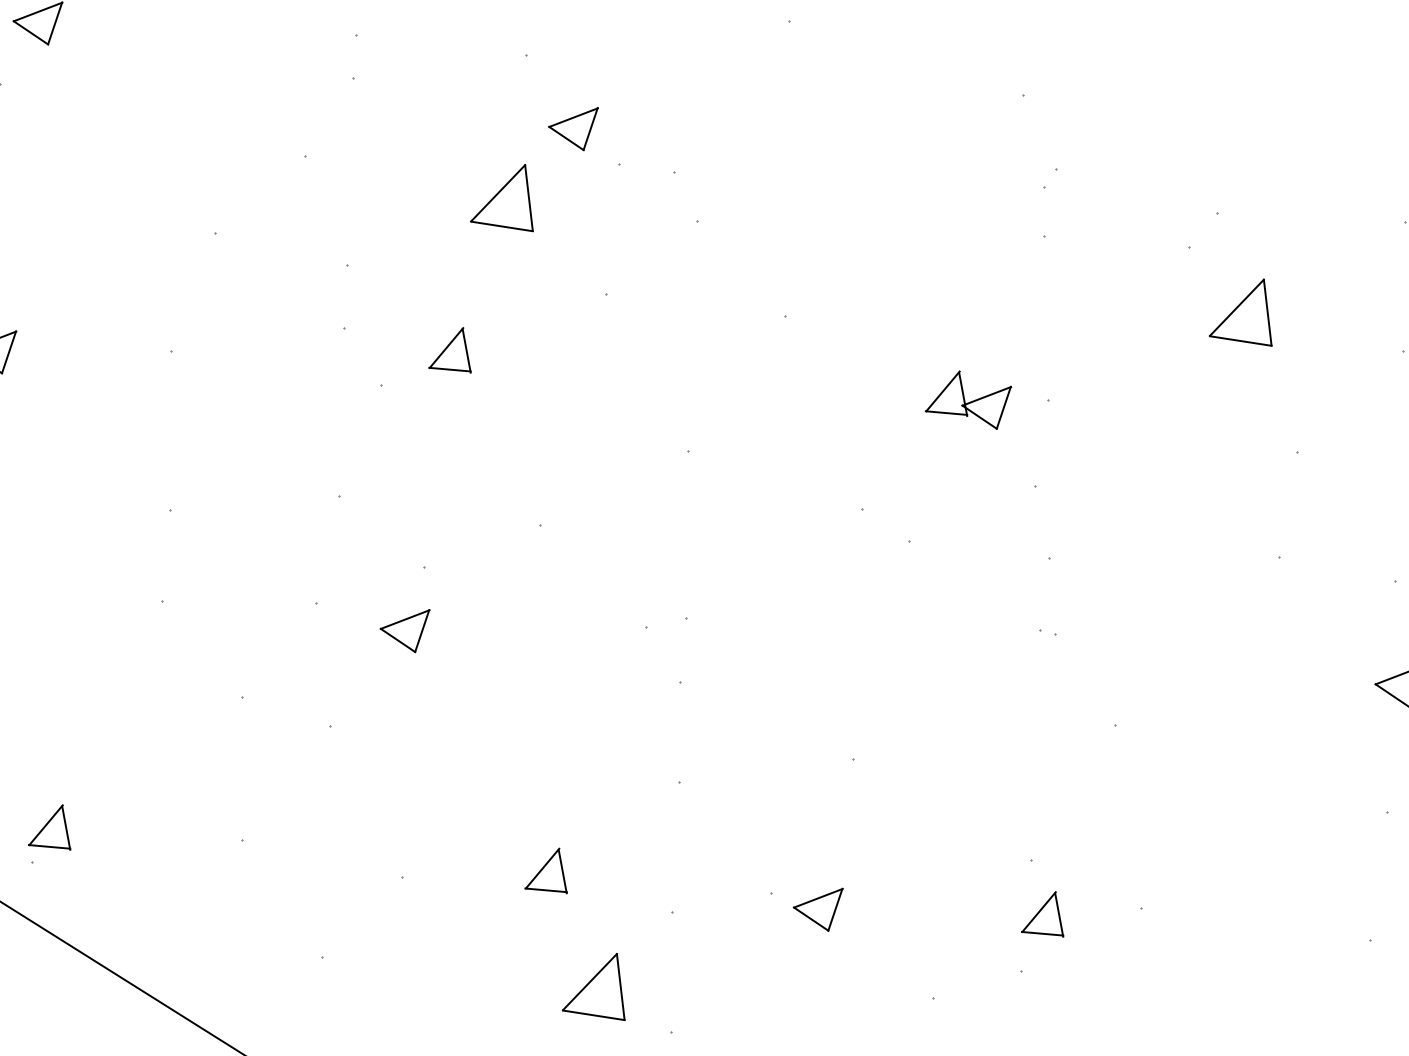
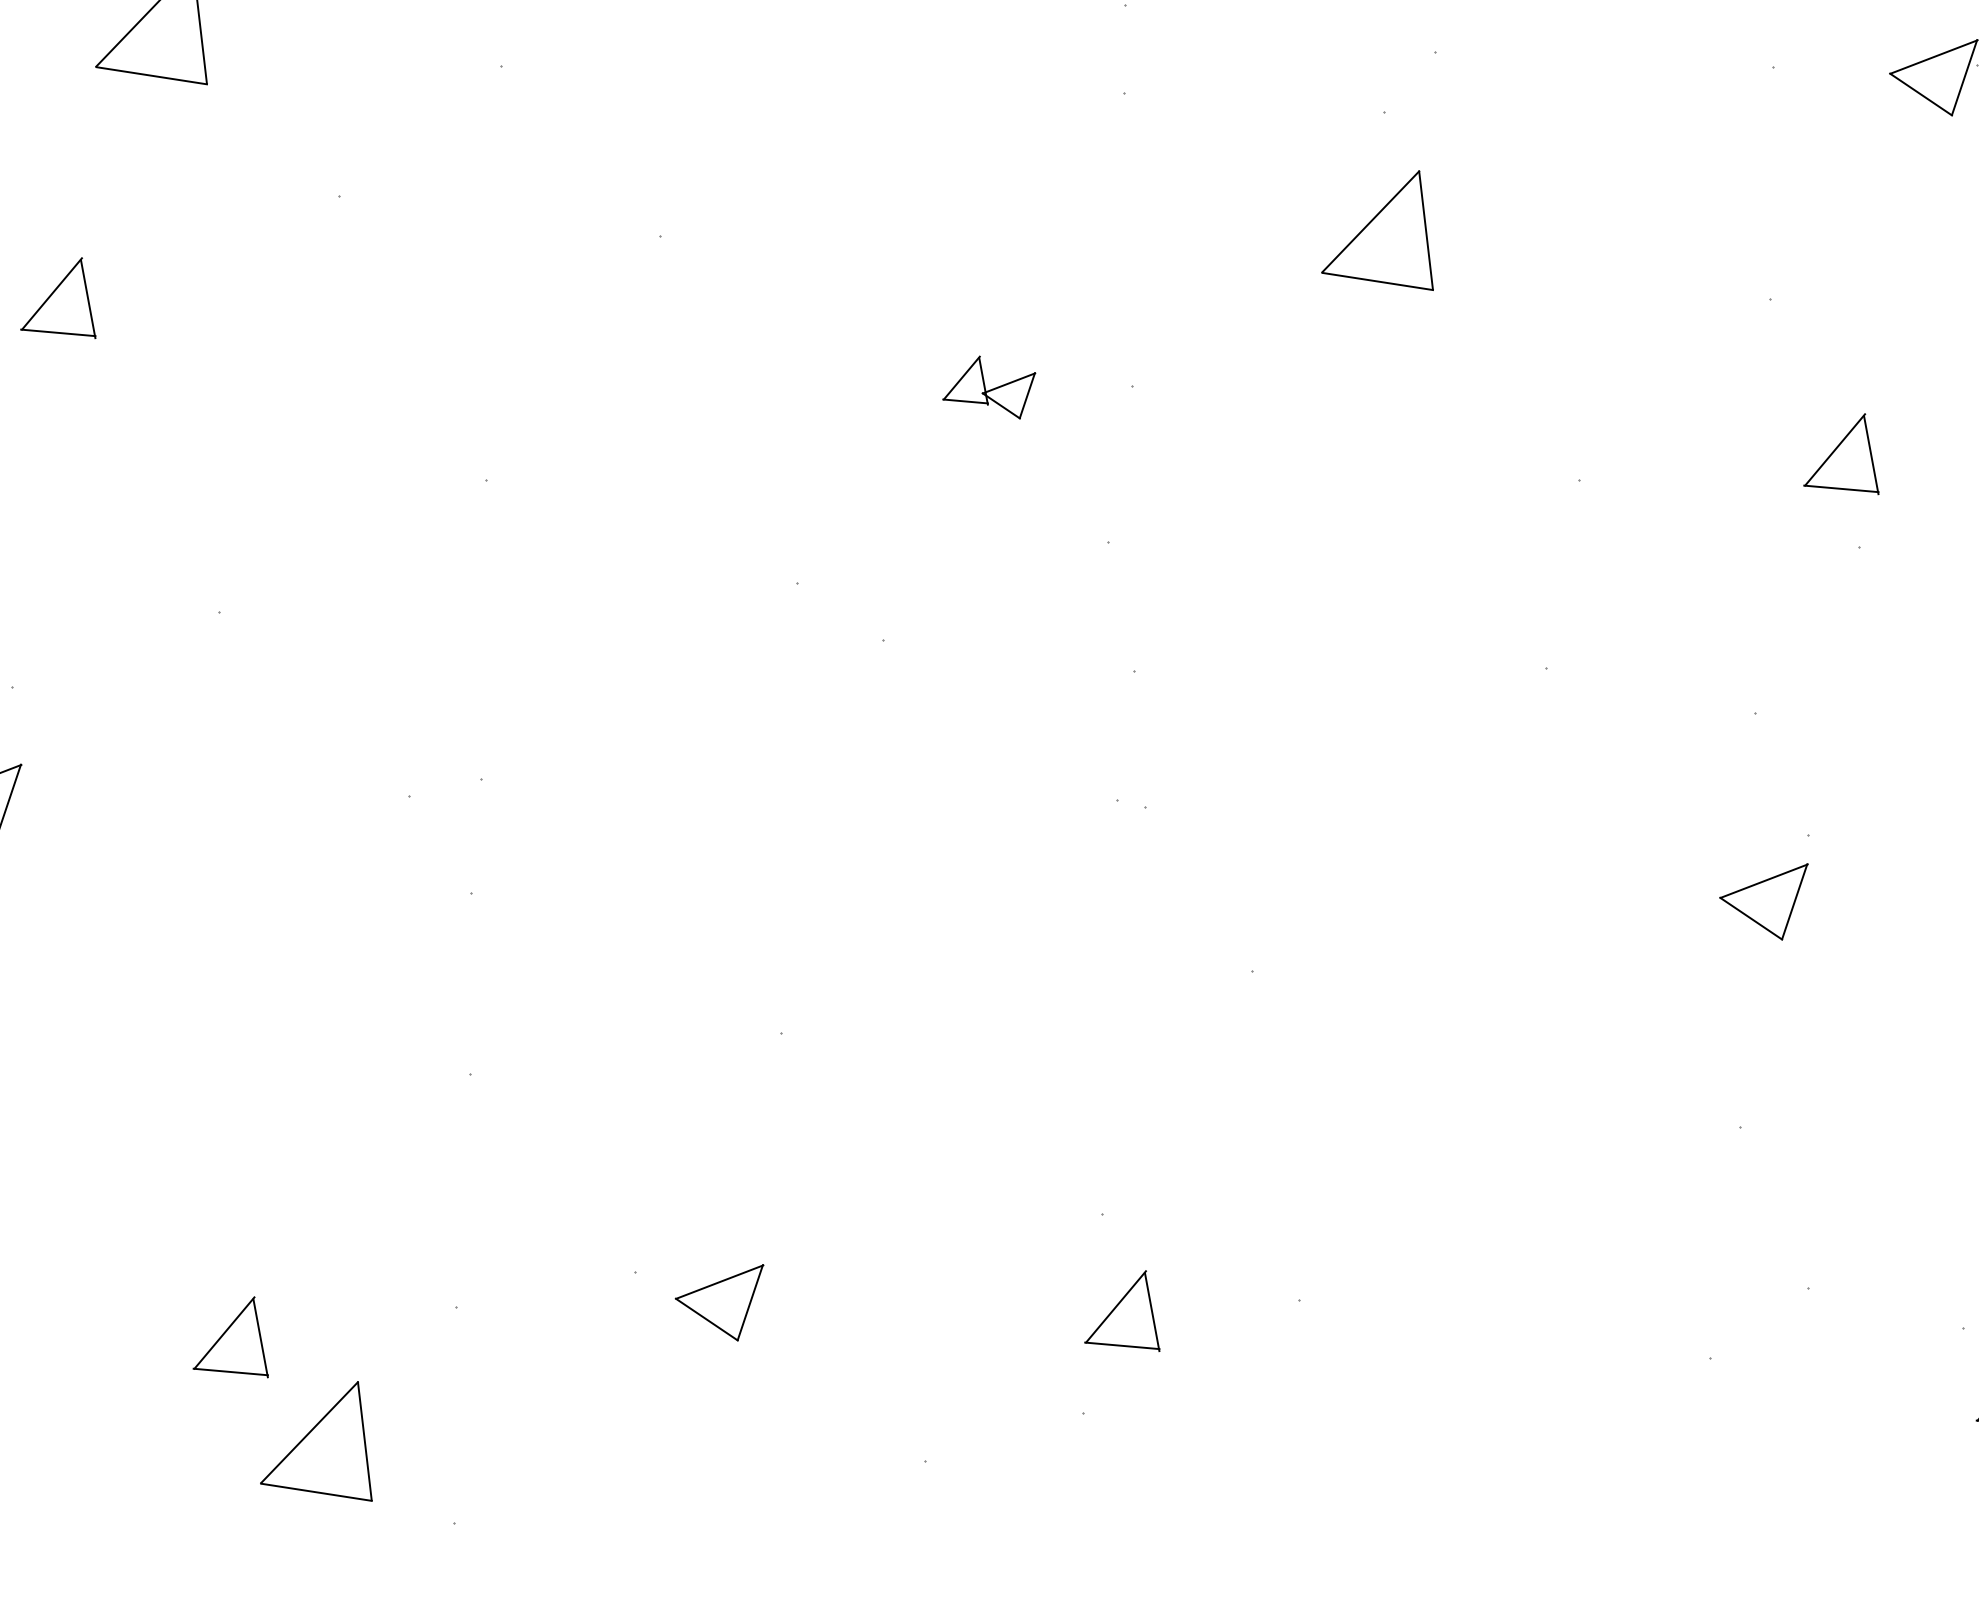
part: (1240, 312) -> (1377, 230), moved
part: (968, 399) -> (989, 386), size x0.6
part: (545, 870) -> (229, 1336), moved

